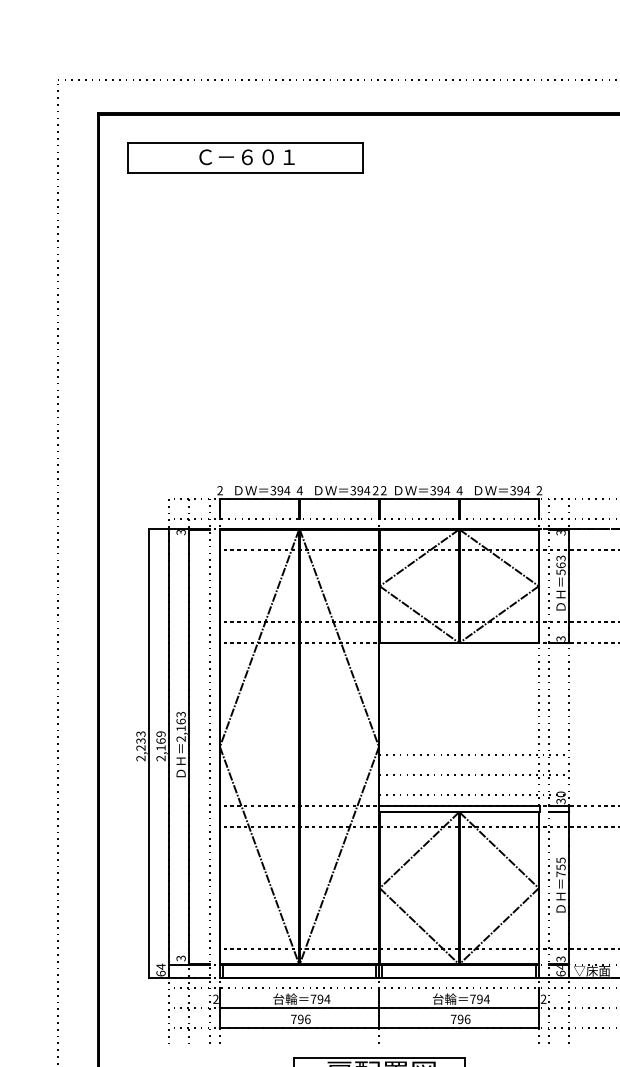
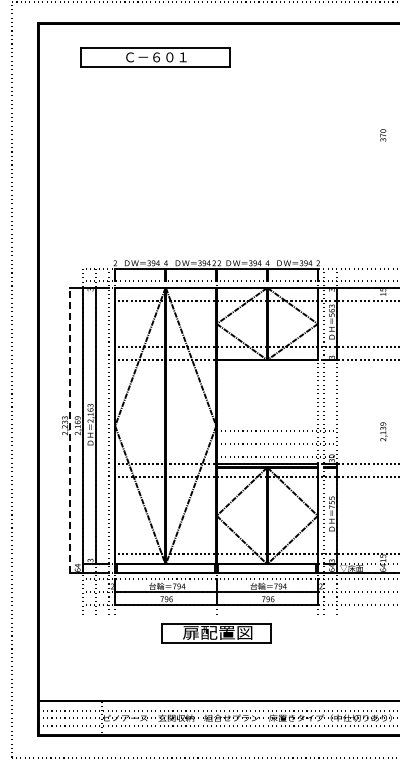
part: (245, 157) -> (155, 57), moved
line: (149, 752) -> (70, 429), solid -> dashed

